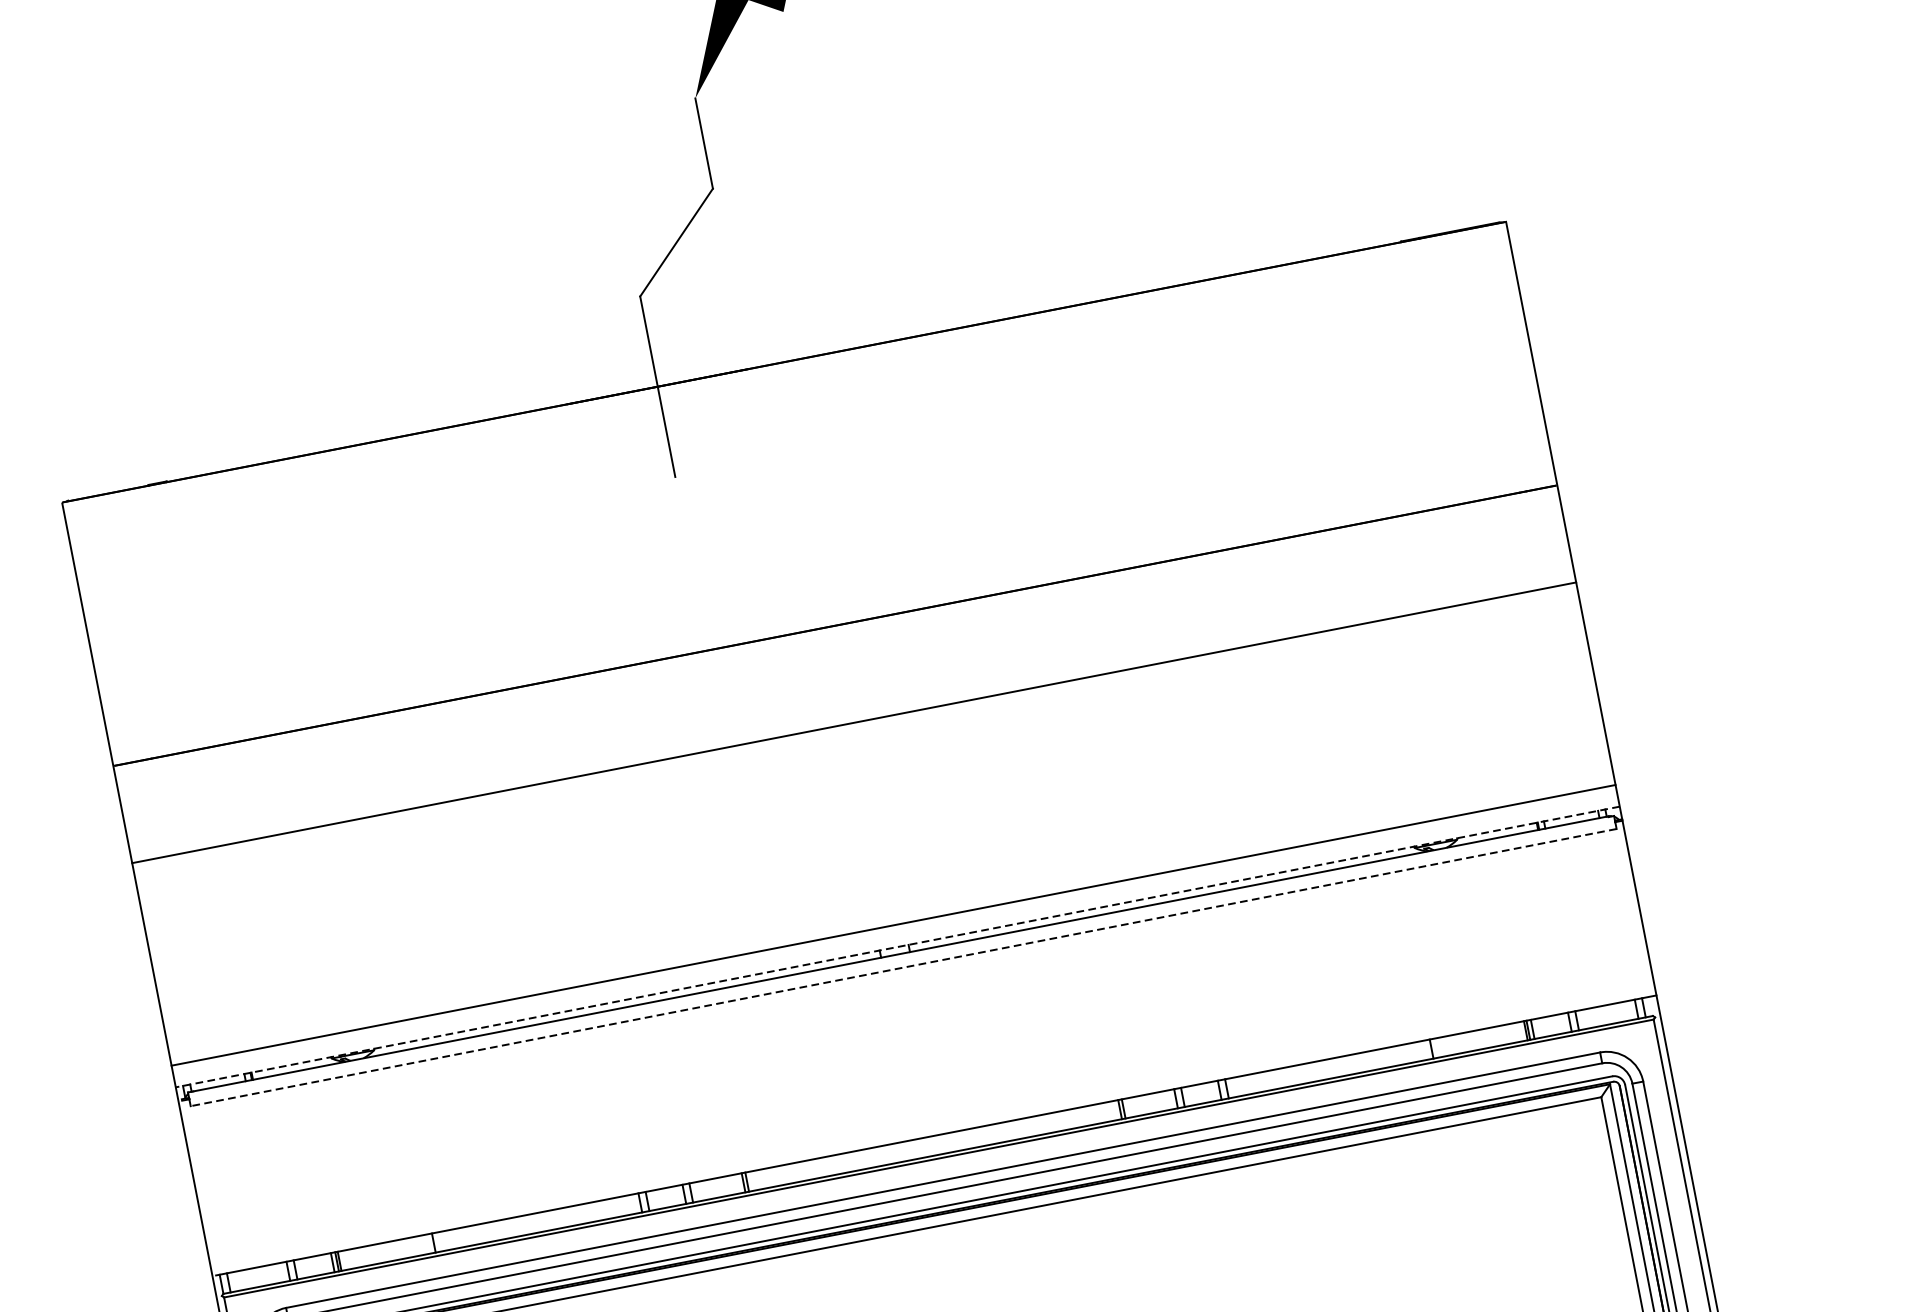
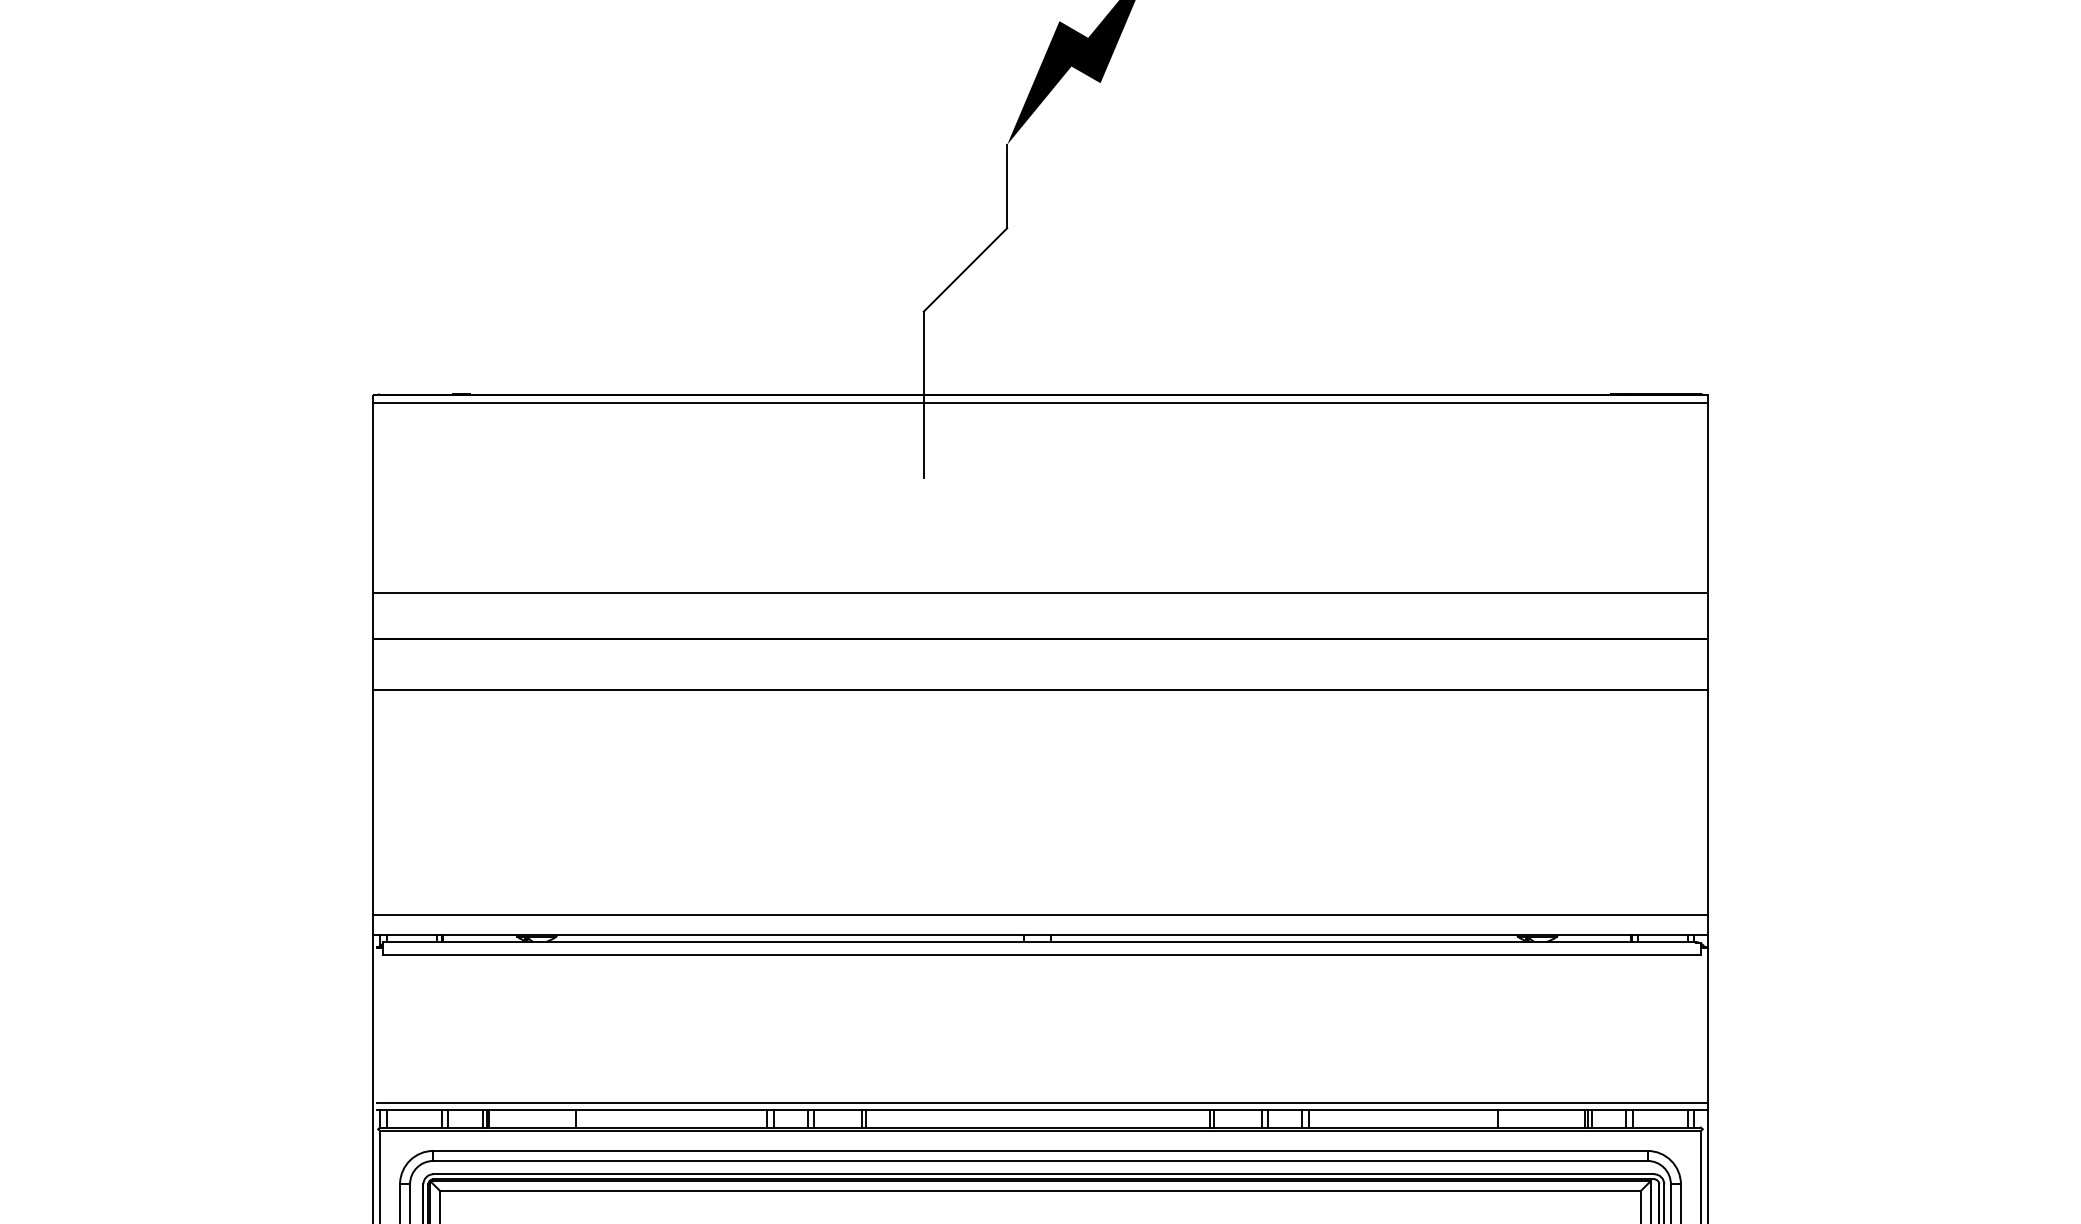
line: (785, 371) -> (1040, 403), added
line: (825, 575) -> (1040, 592), added
line: (854, 723) -> (1040, 690), moved
line: (897, 947) -> (1040, 935), dashed -> solid
line: (903, 967) -> (1042, 954), dashed -> solid
line: (934, 1127) -> (1041, 1102), added

